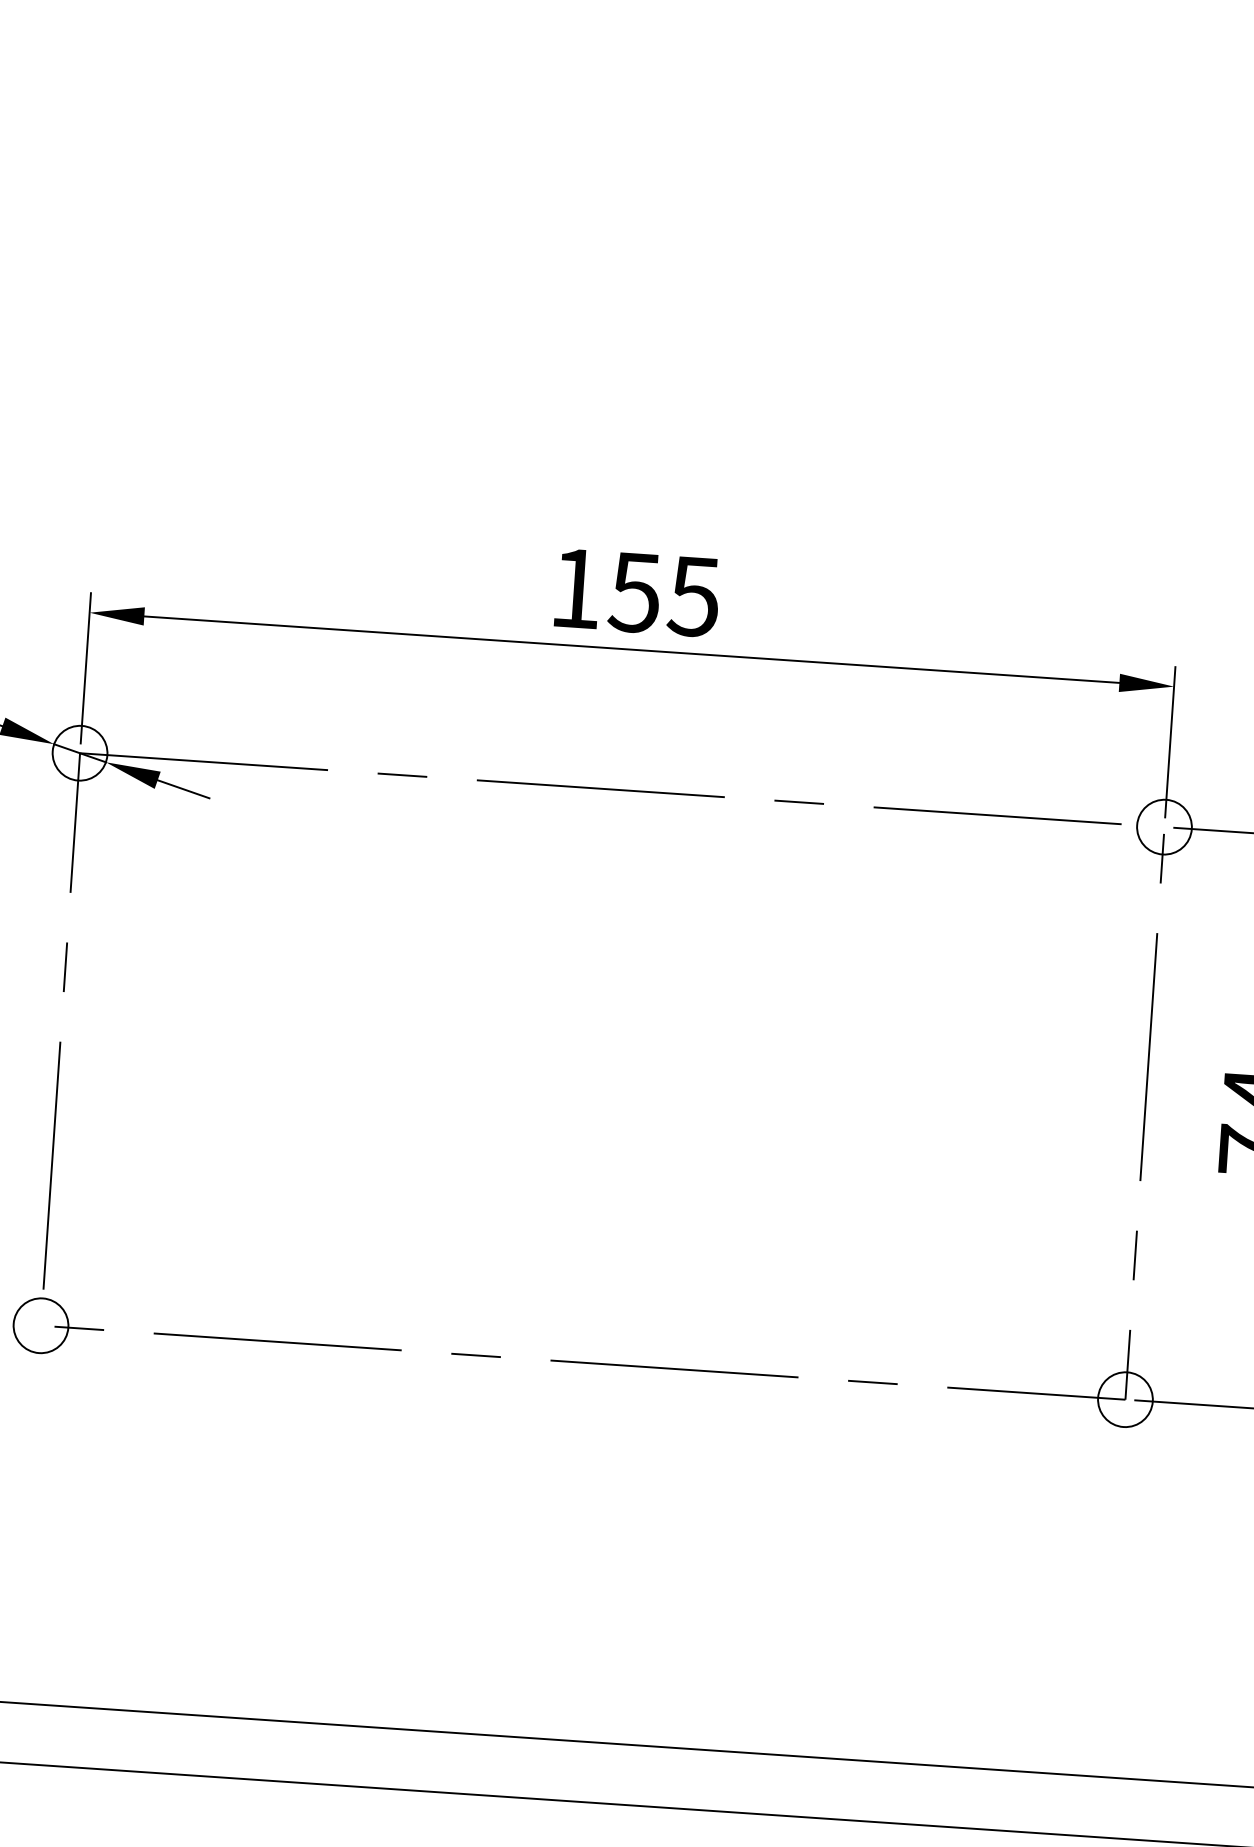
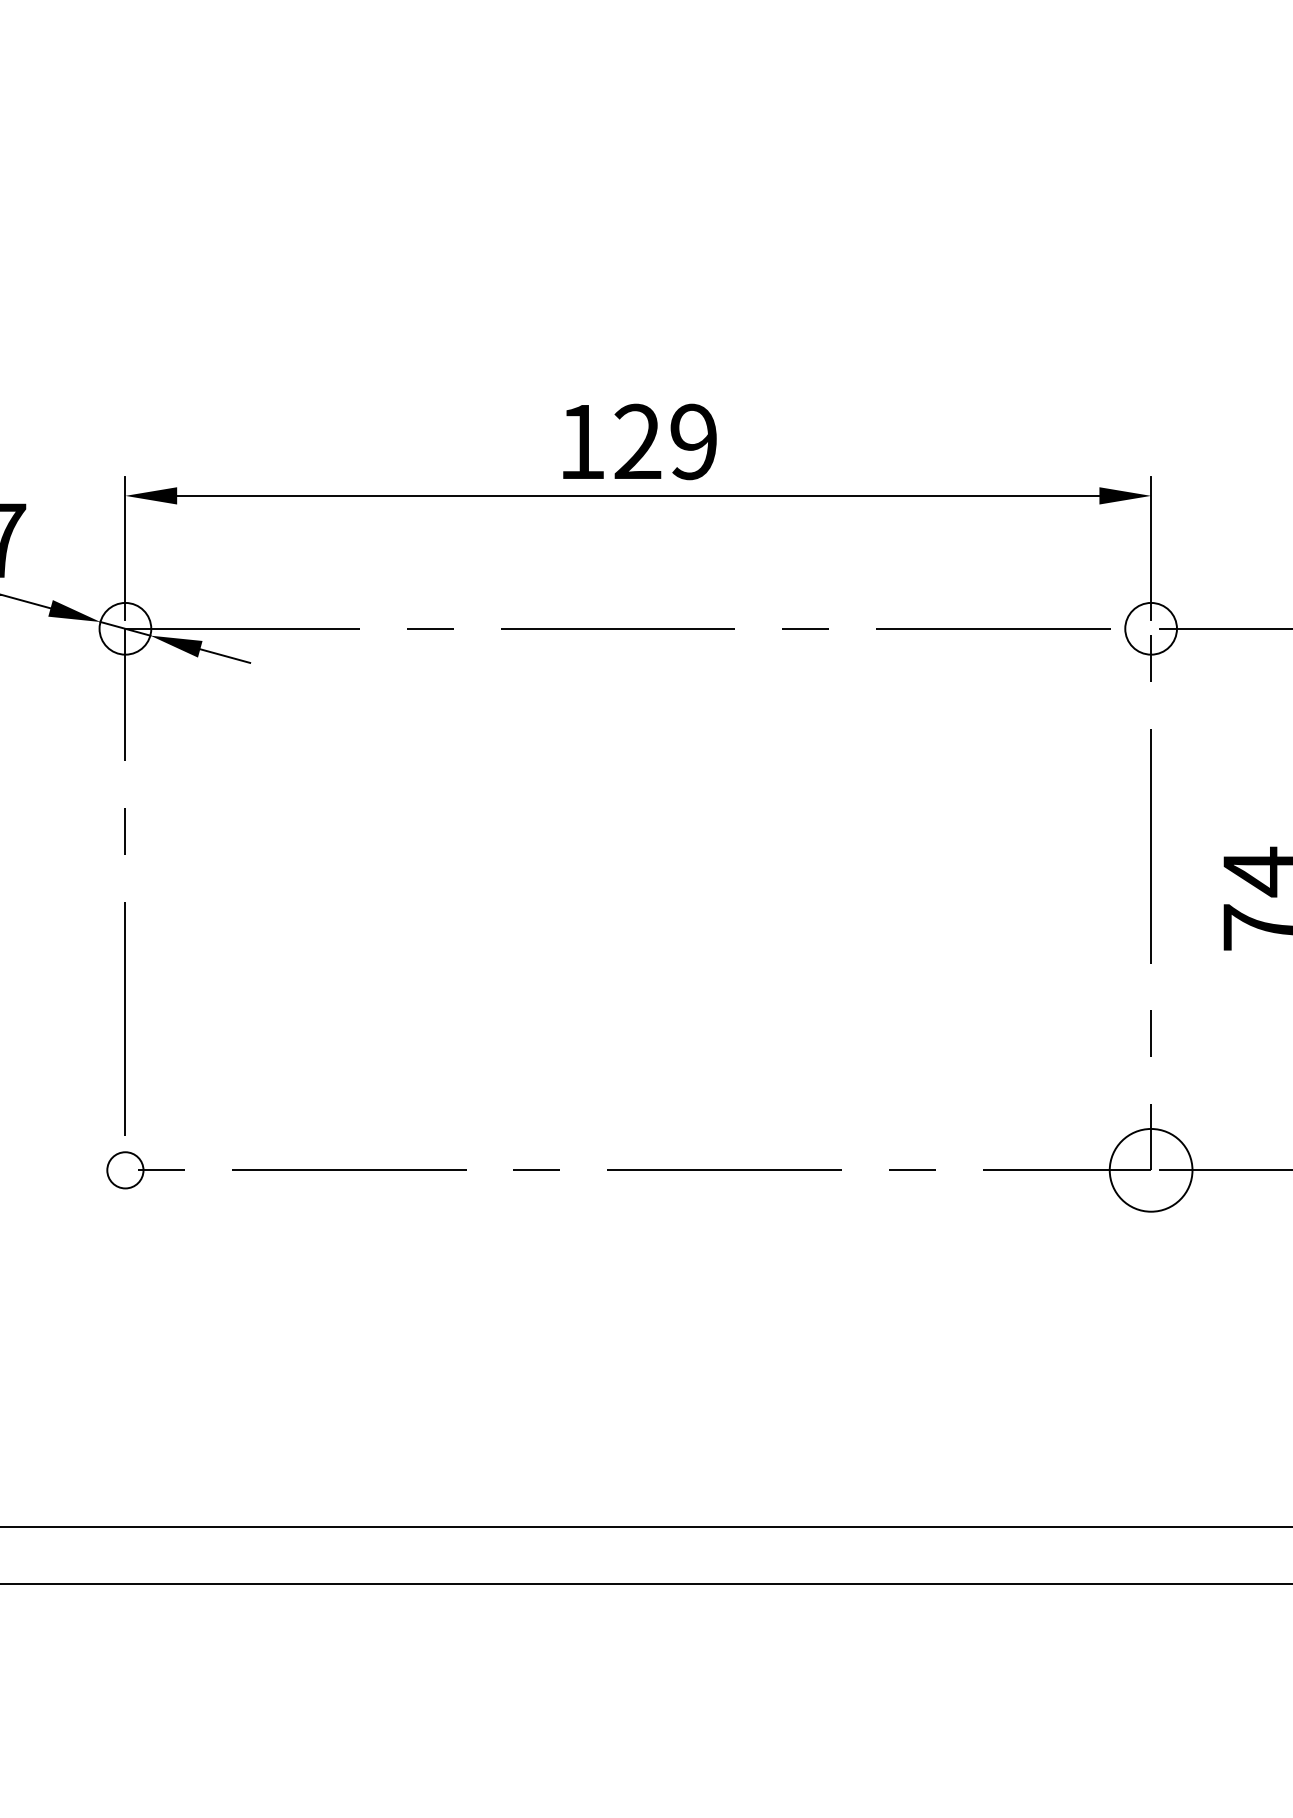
text: (663, 594) -> (664, 441), 155 -> 129
circle: (41, 1325) -> (125, 1170), size x0.7
circle: (1124, 1399) -> (1150, 1170), size x1.6

